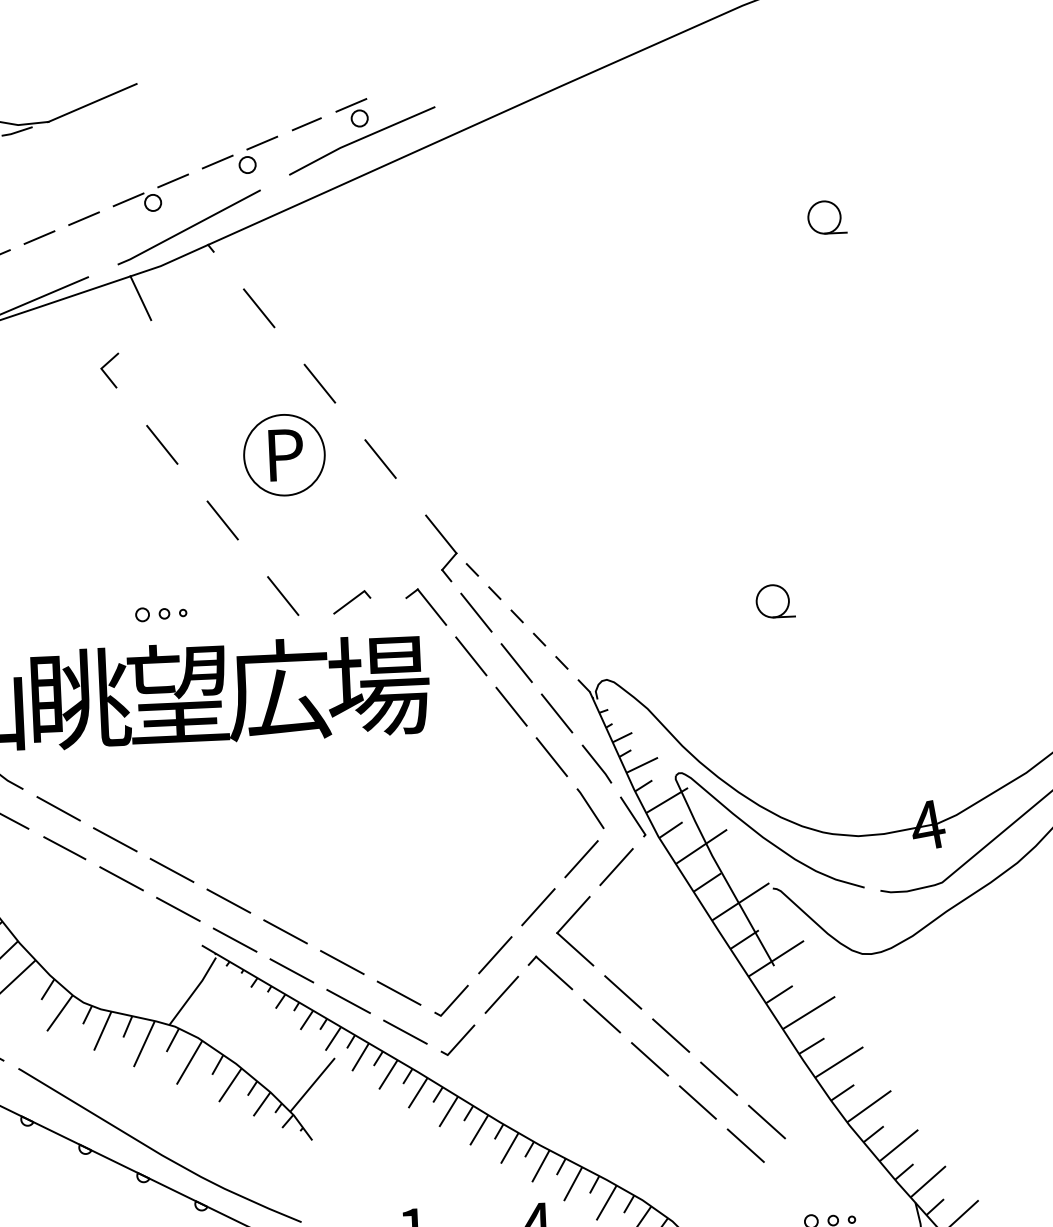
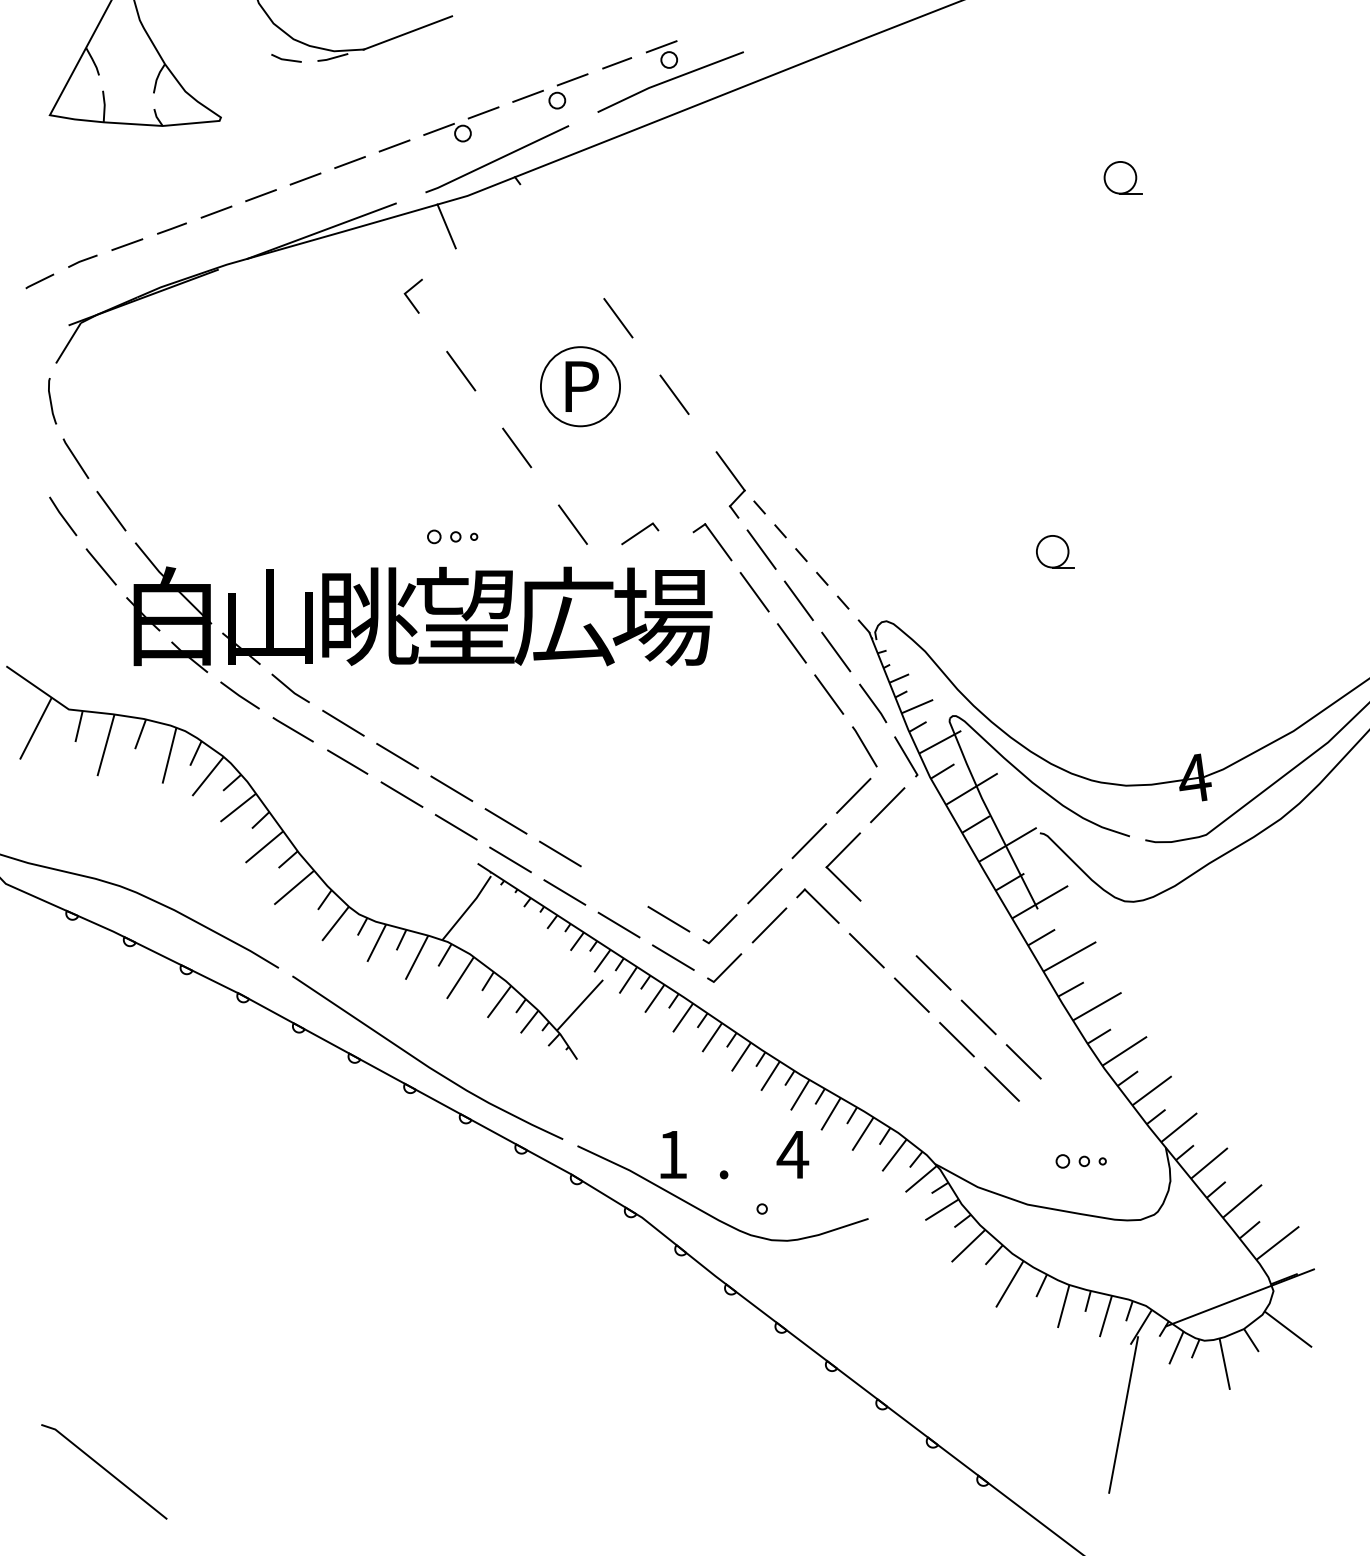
line: (259, 308) -> (562, 241), removed
line: (342, 962) -> (614, 886), removed
line: (623, 992) -> (888, 928), removed

